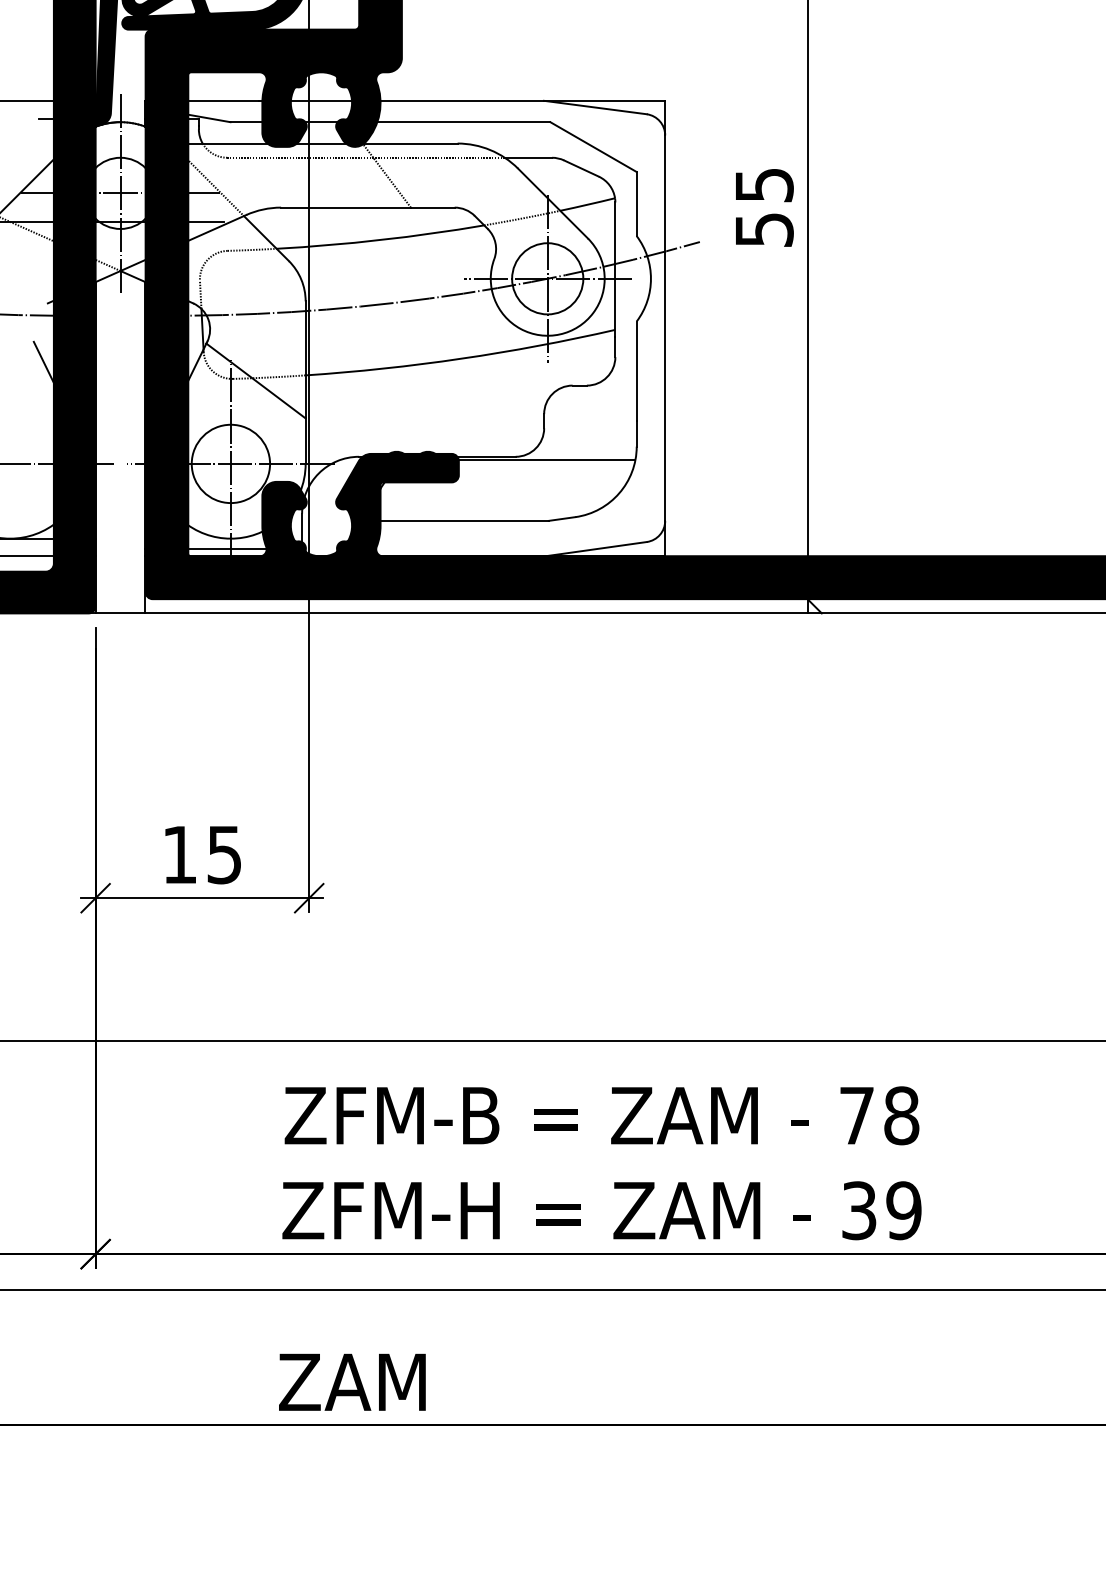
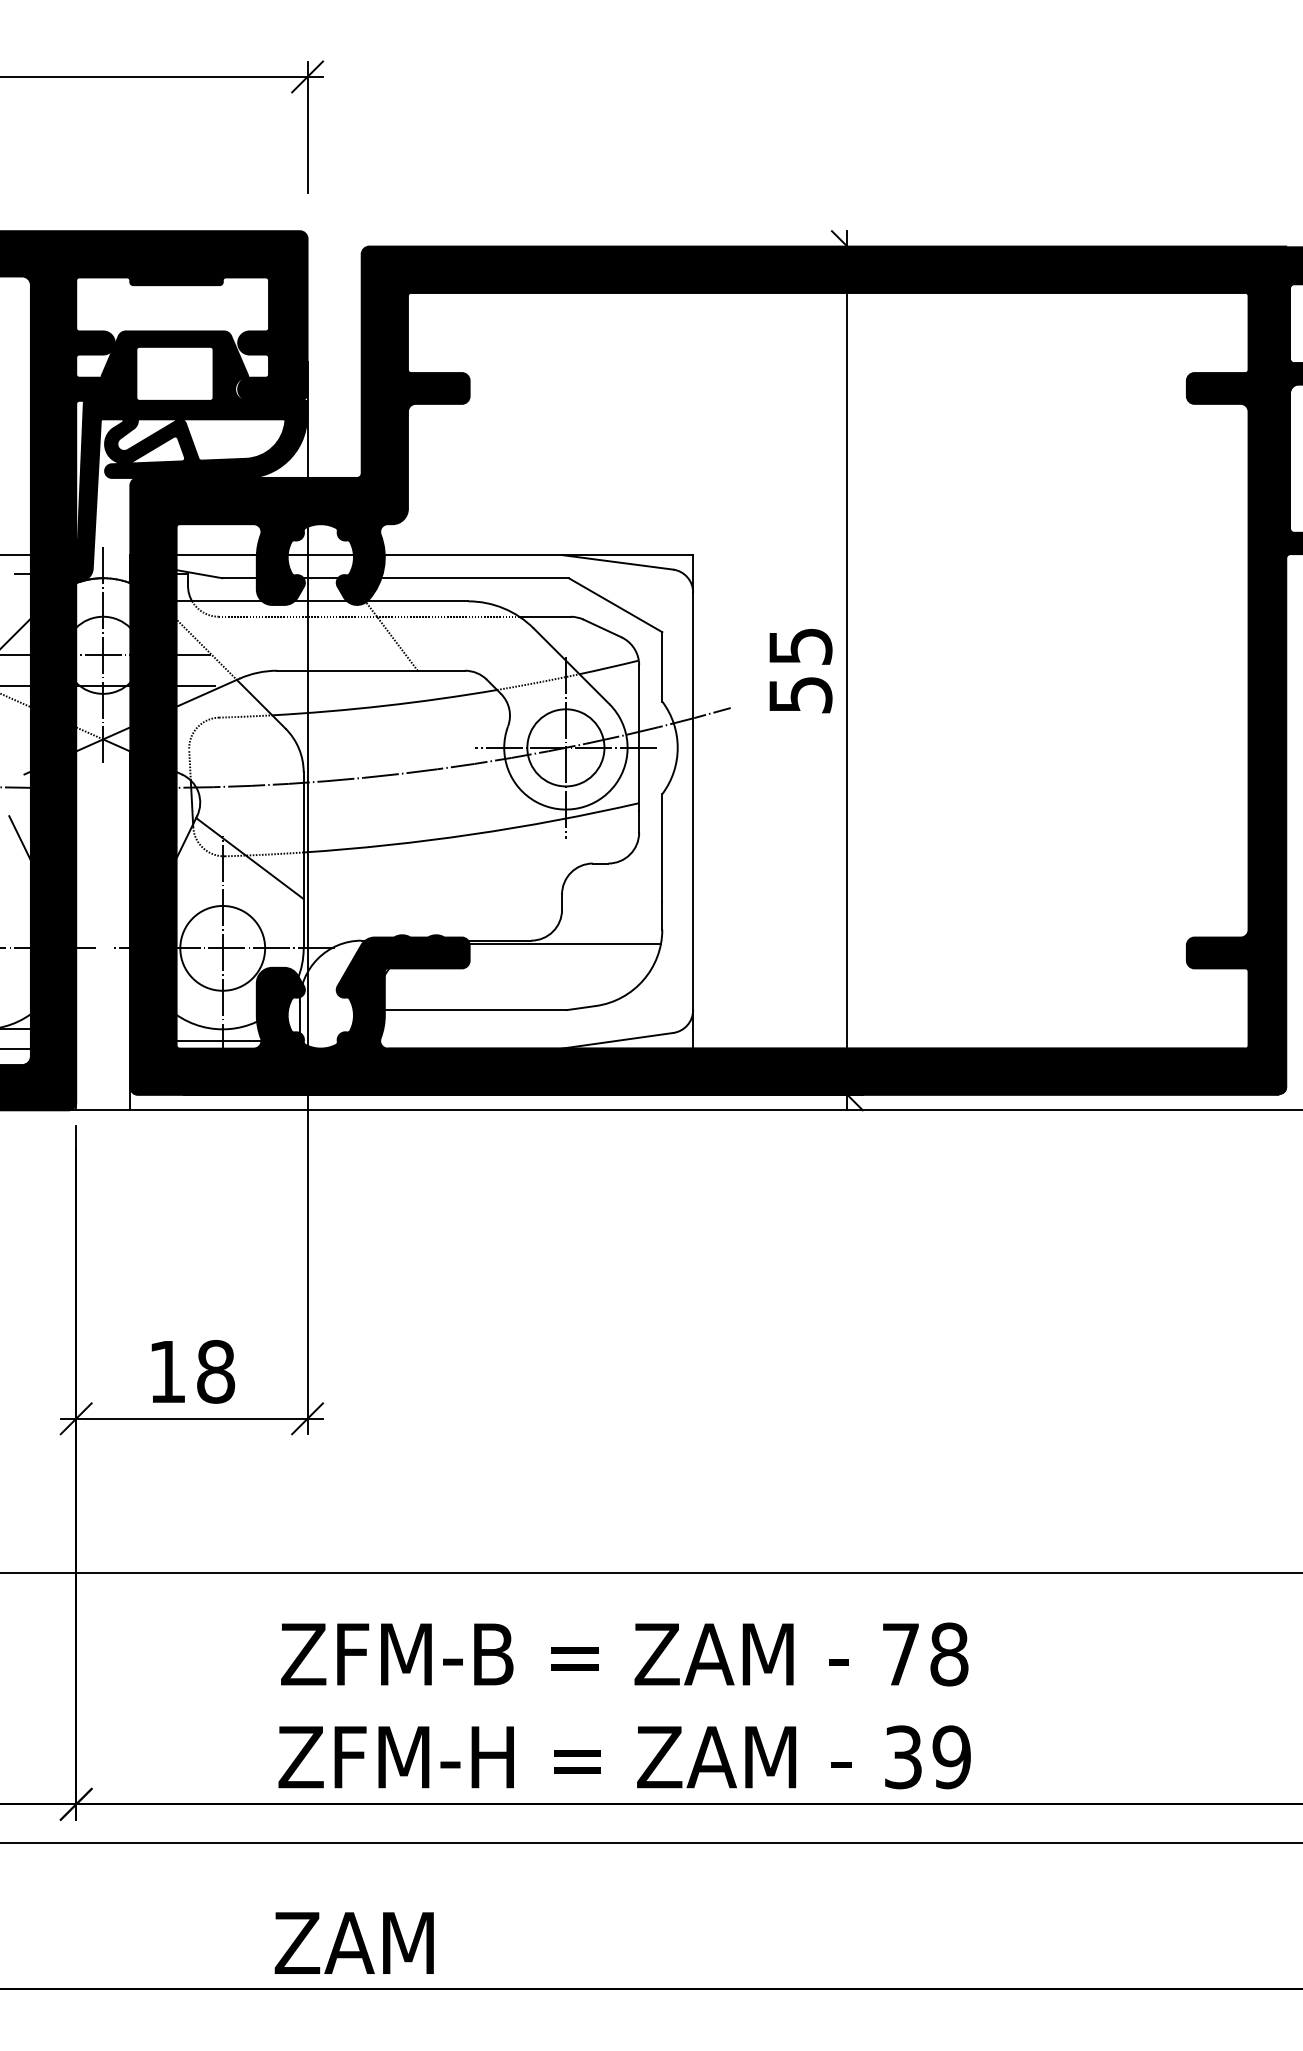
text: (225, 854) -> (216, 1371), 15 -> 18

